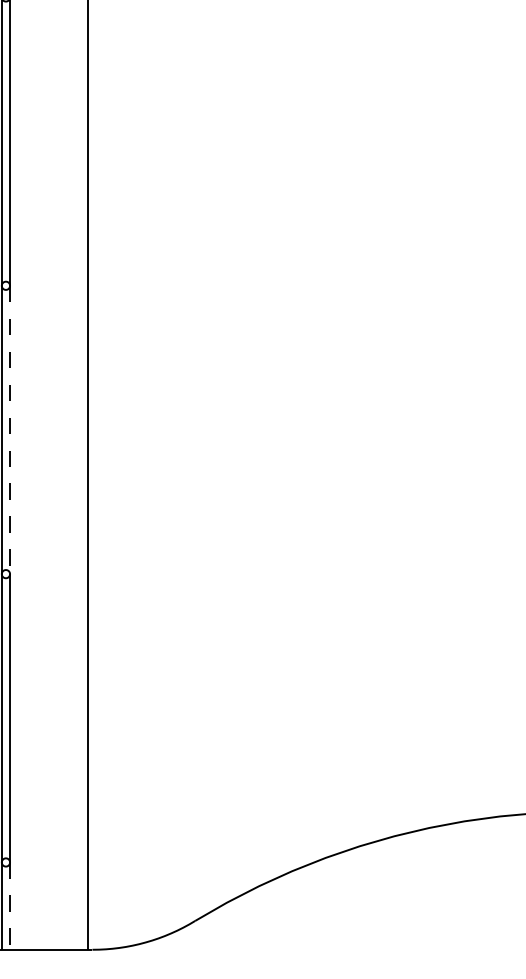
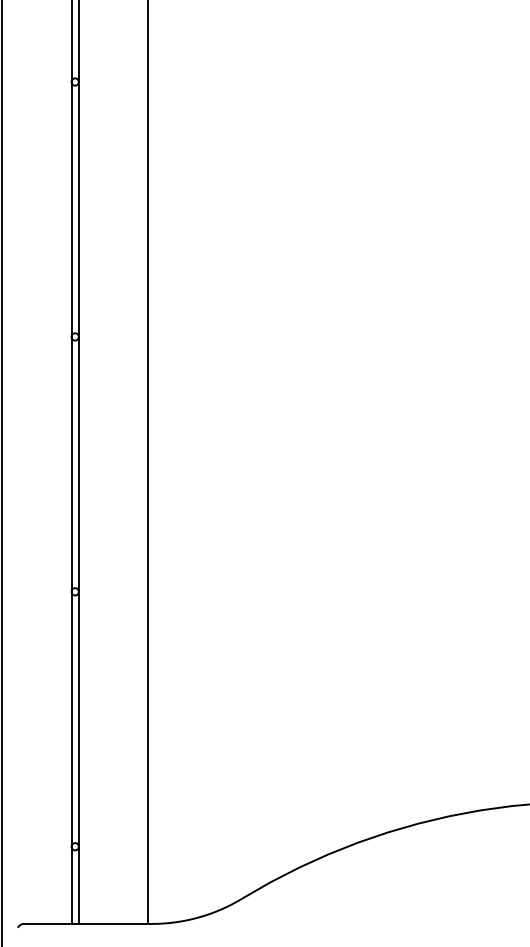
line: (9, 430) -> (78, 464), dashed -> solid
line: (9, 906) -> (78, 885), dashed -> solid

